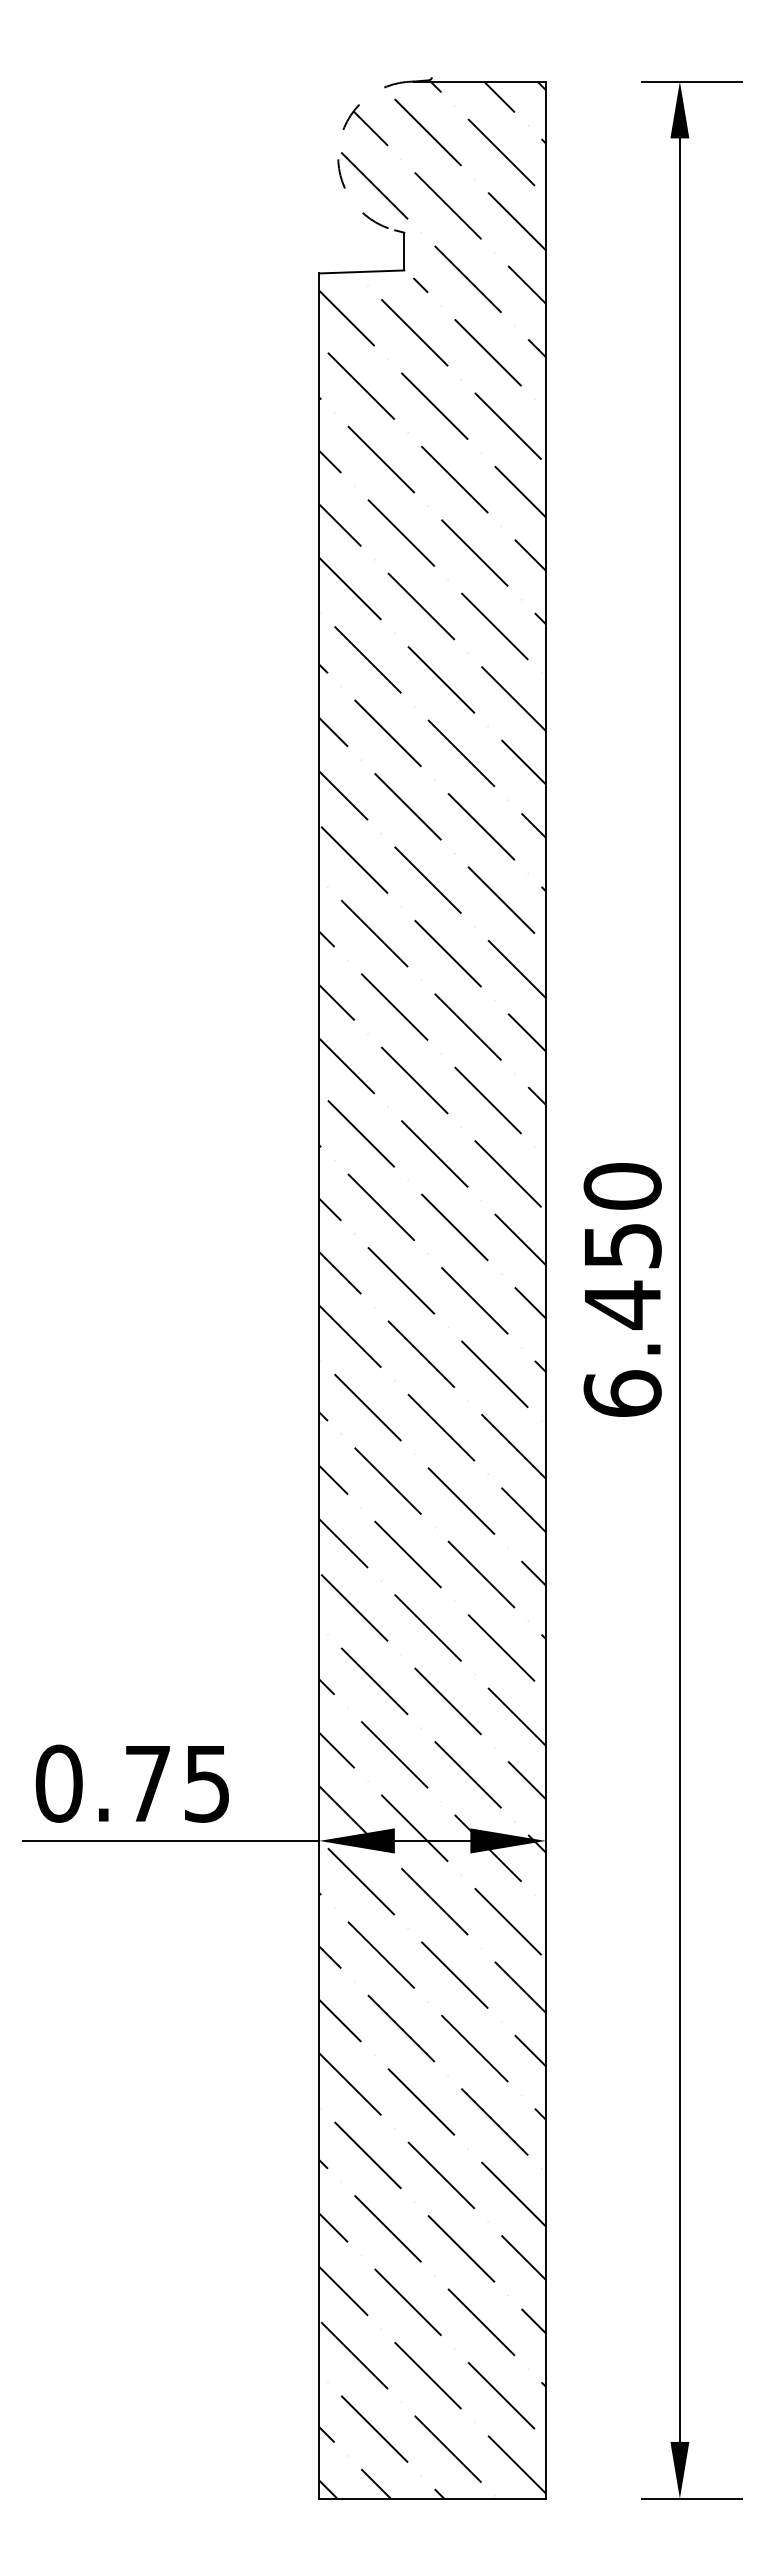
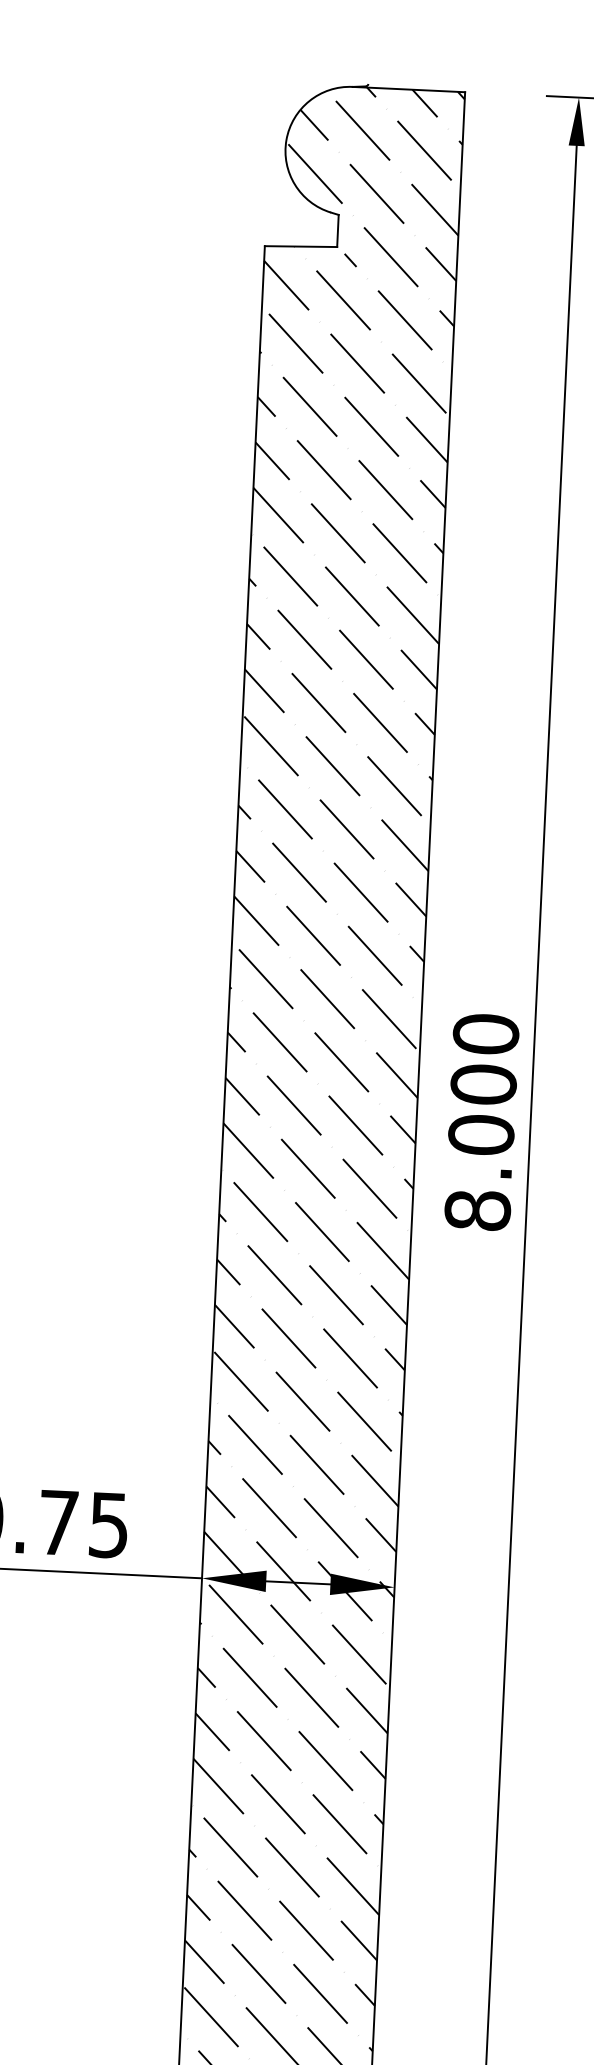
arc: (338, 147) -> (286, 139), dashed -> solid
text: (622, 1319) -> (480, 1147), 6.450 -> 8.000

